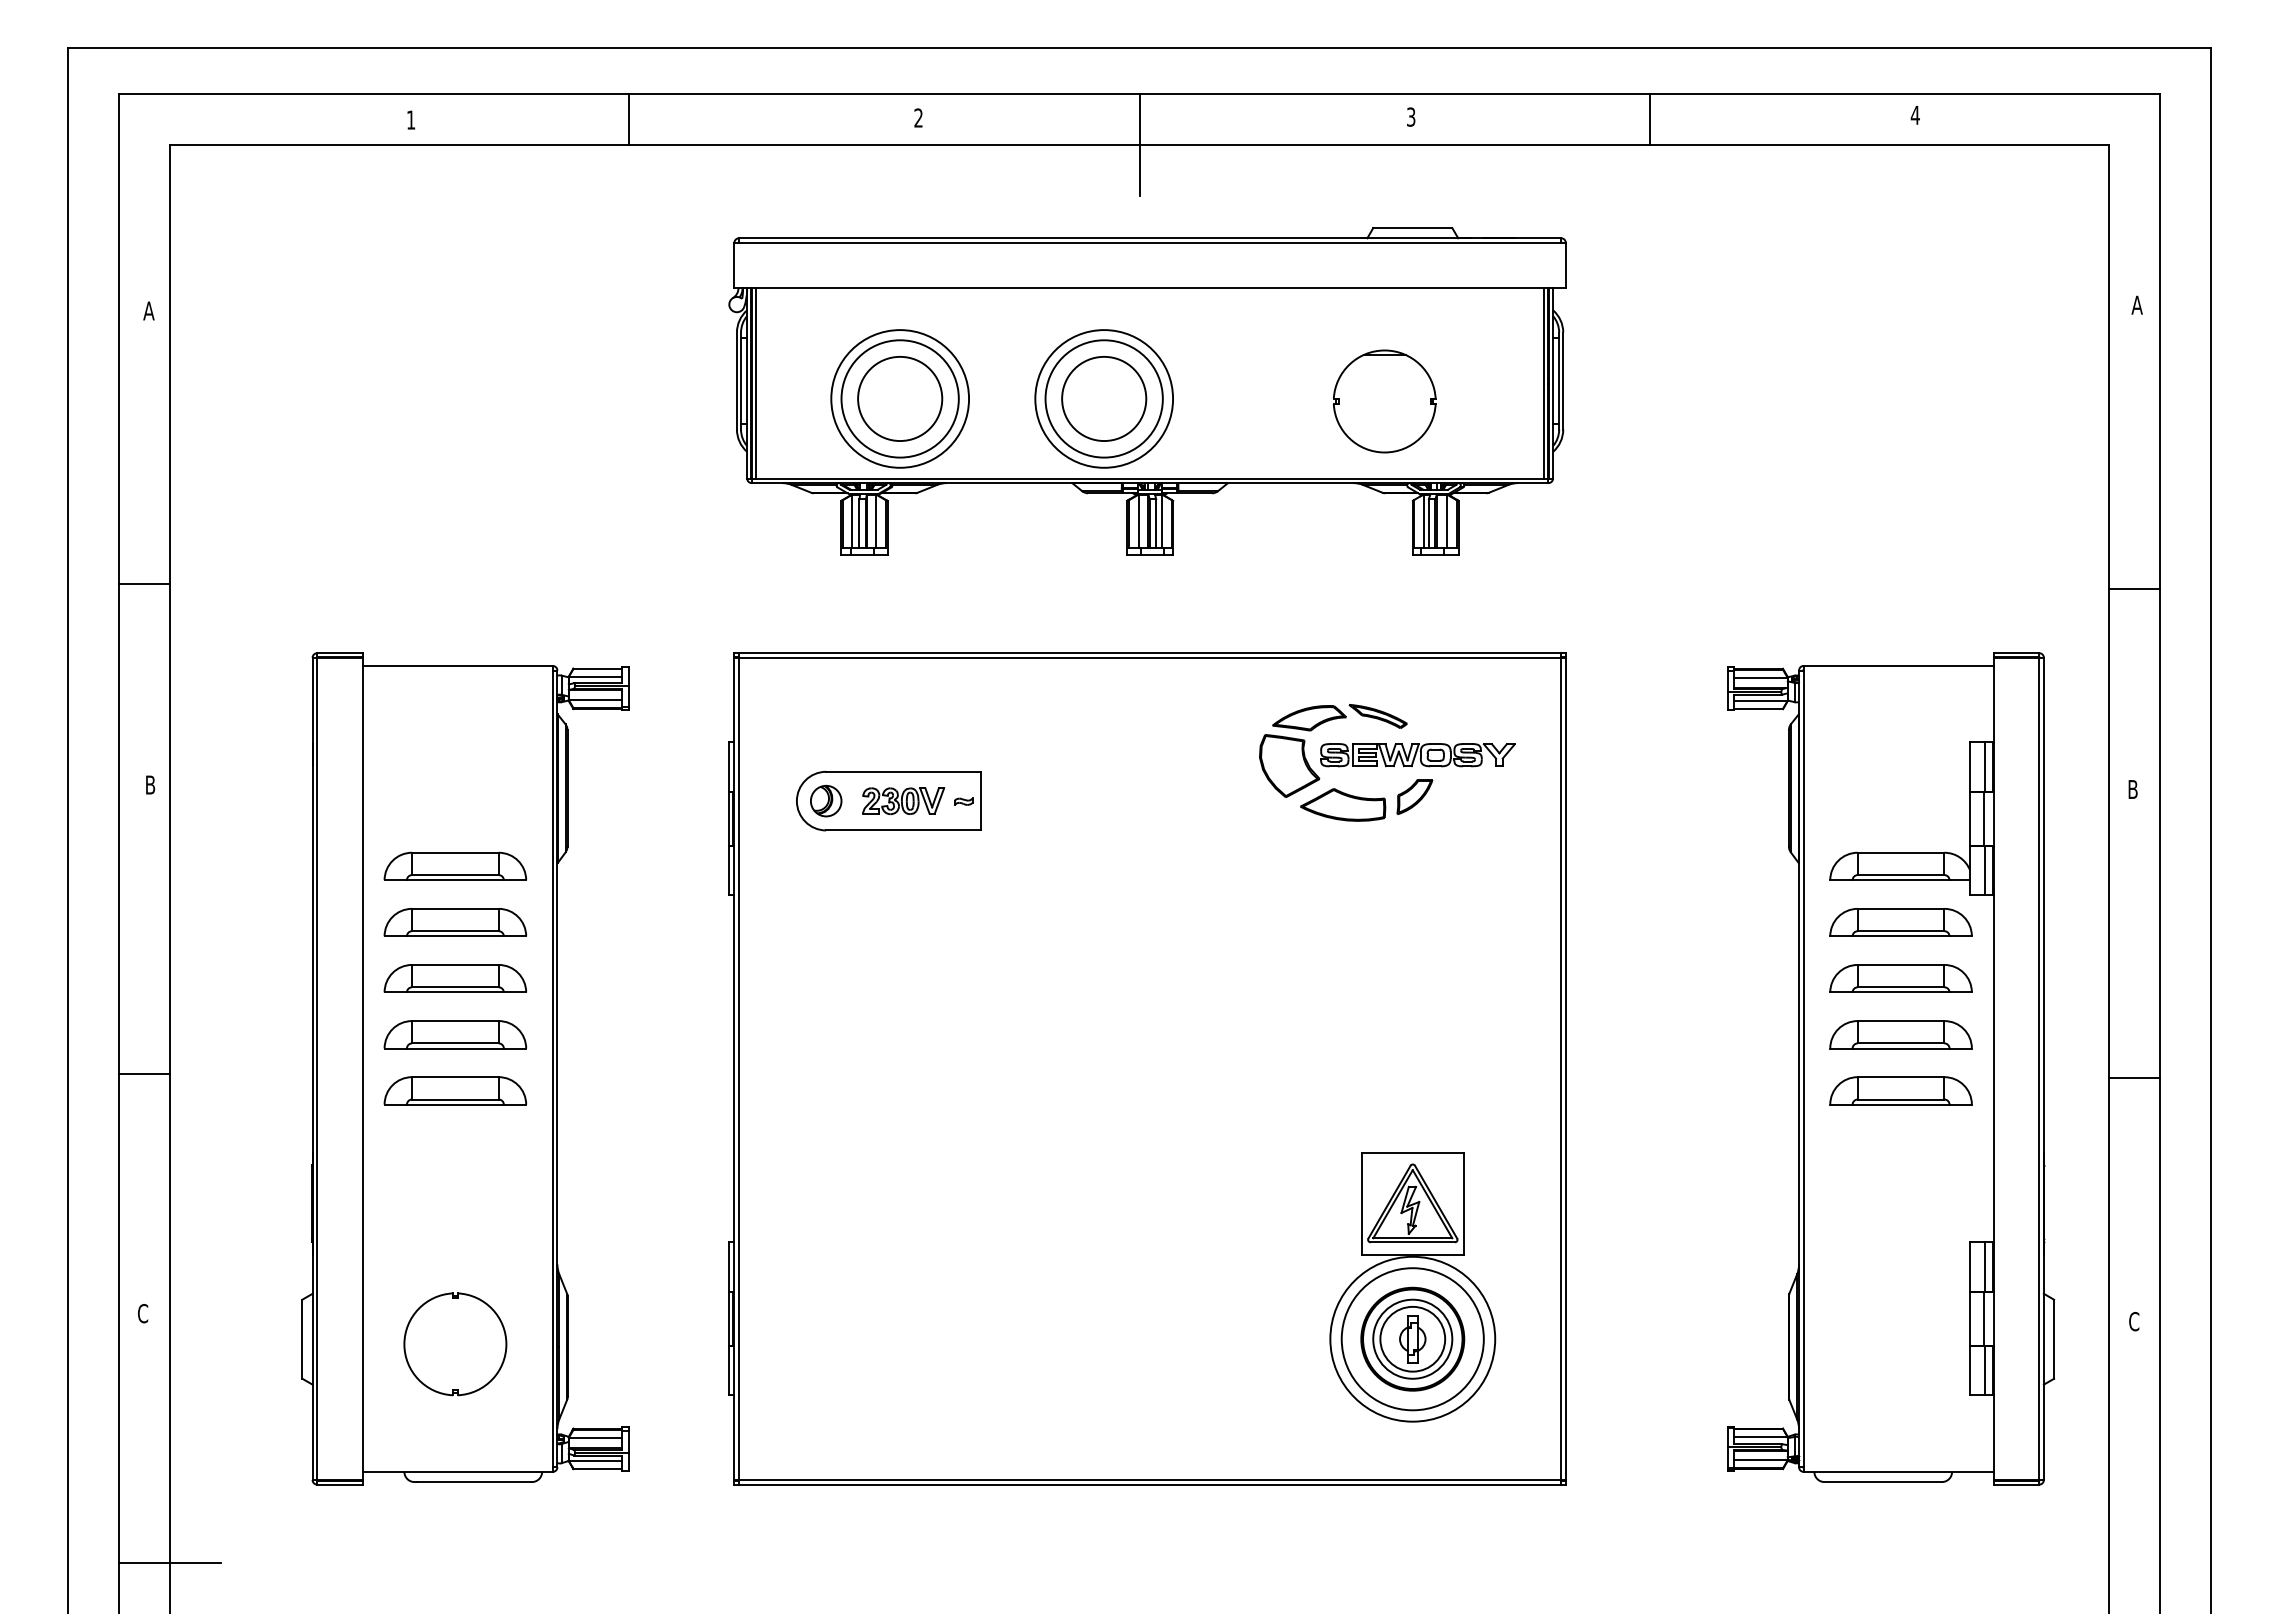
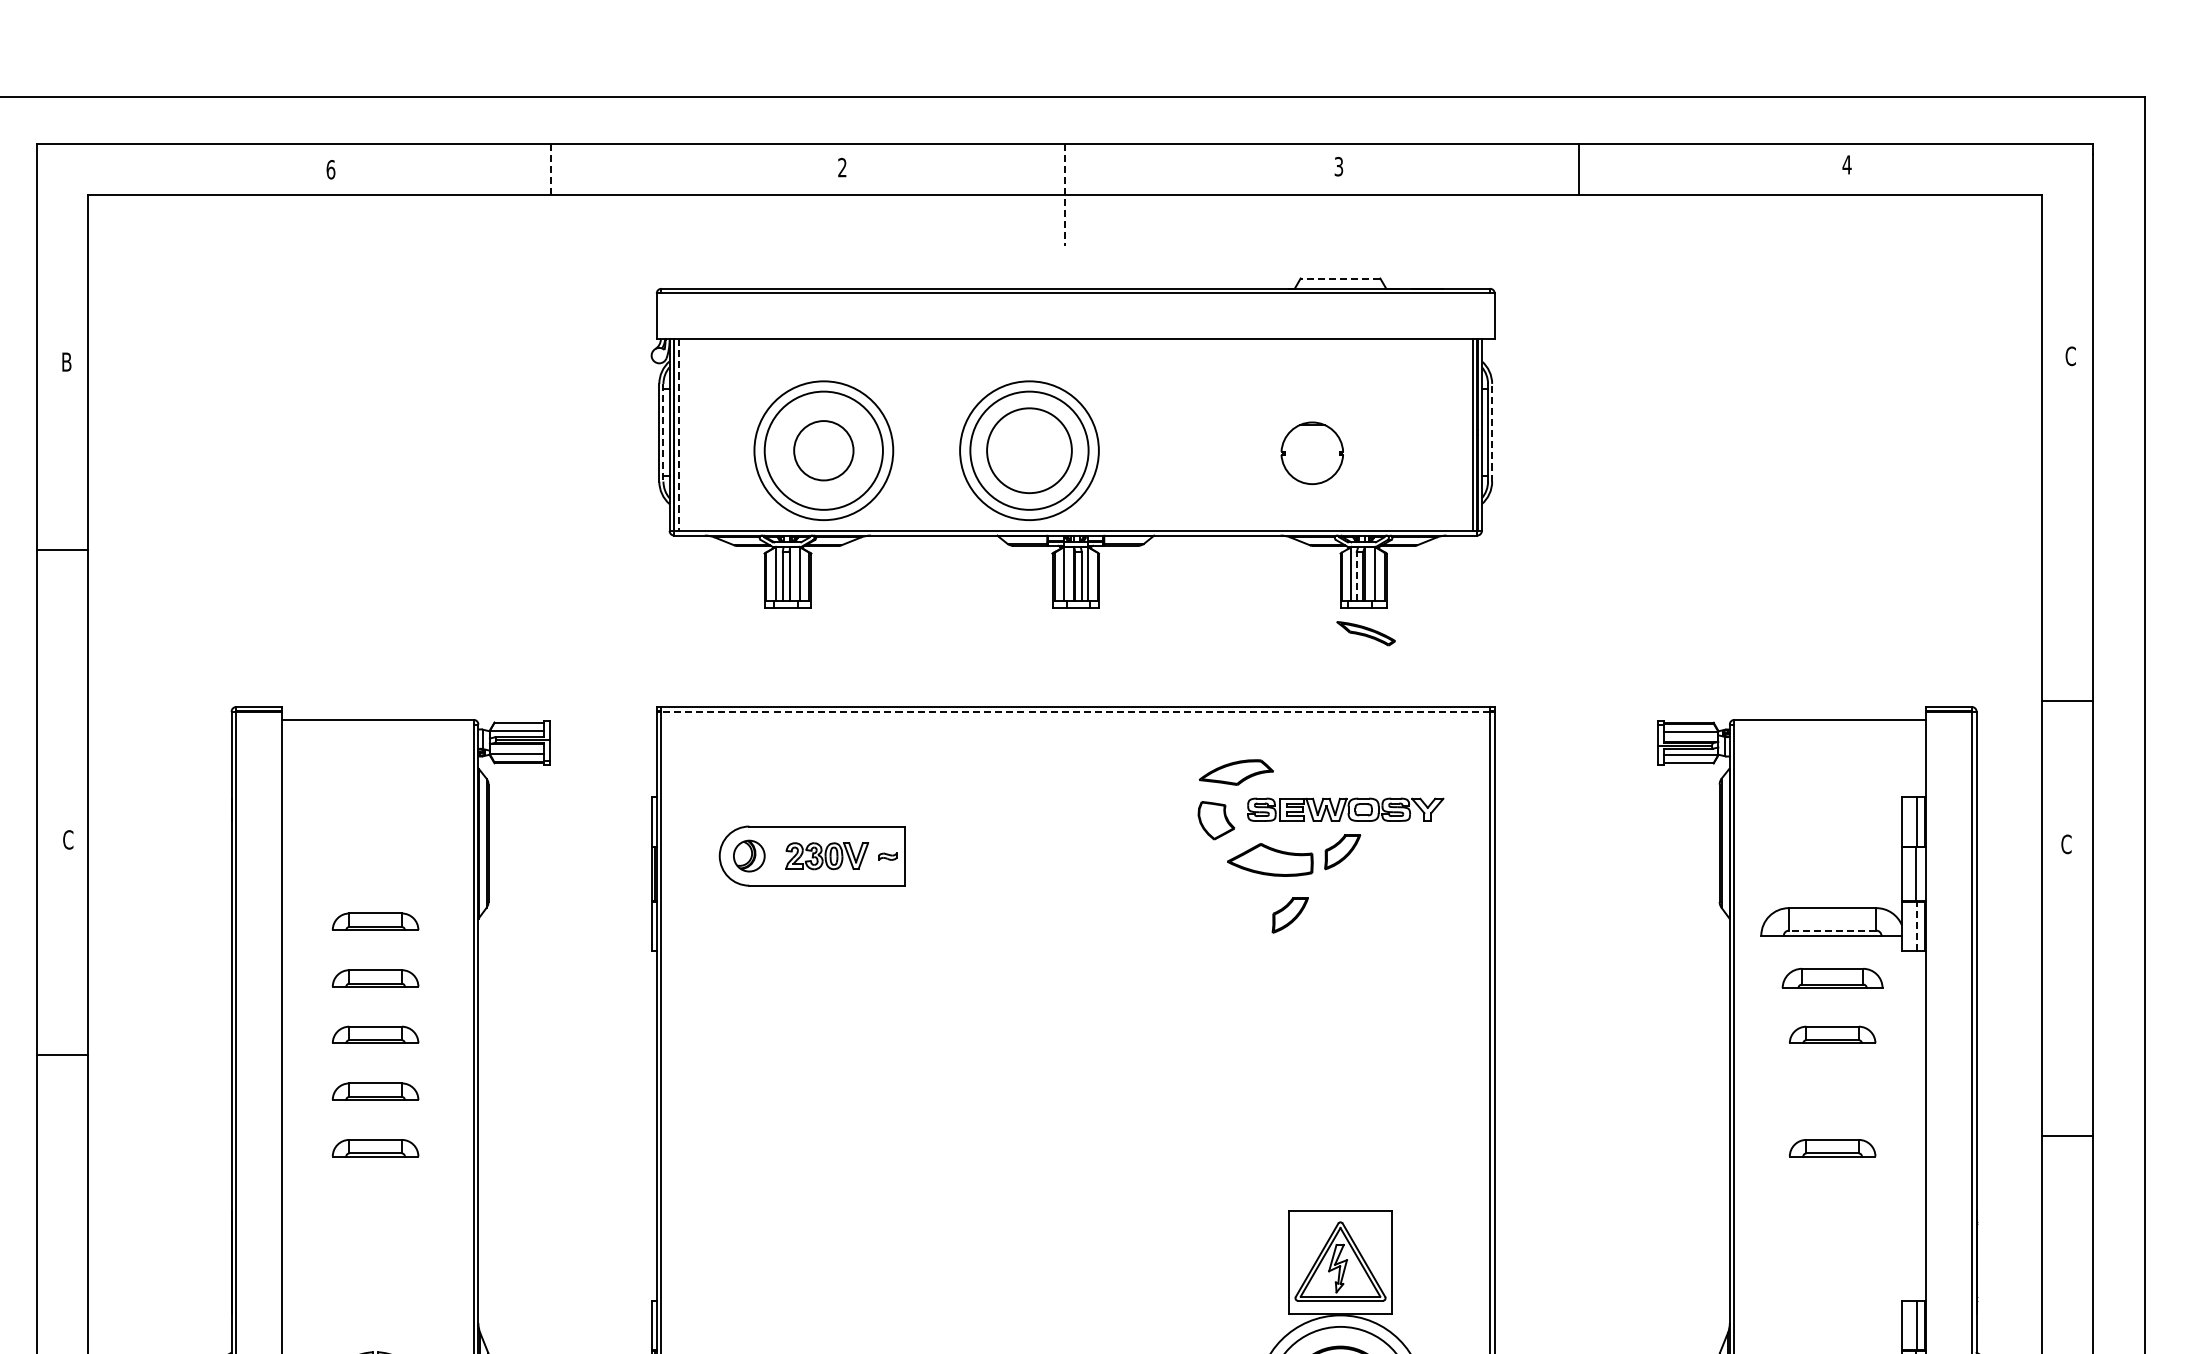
text: (410, 119) -> (330, 169), 1 -> 6
line: (629, 119) -> (551, 169), solid -> dashed
line: (1139, 145) -> (1065, 195), solid -> dashed
line: (1412, 228) -> (1340, 278), solid -> dashed
text: (2136, 304) -> (2069, 355), A -> C
text: (148, 310) -> (66, 361), A -> B
line: (1563, 380) -> (1492, 432), solid -> dashed
line: (741, 381) -> (663, 433), solid -> dashed
line: (756, 383) -> (679, 435), solid -> dashed
circle: (900, 398) -> (824, 450), size x0.7
part: (1384, 401) -> (1312, 453), size x0.6
line: (1428, 523) -> (1356, 576), solid -> dashed
line: (144, 583) -> (62, 550), moved
line: (2133, 588) -> (2066, 700), moved
line: (1149, 657) -> (1075, 711), solid -> dashed
part: (1377, 716) -> (1365, 633), moved
part: (1289, 765) -> (1216, 820), size x0.6
text: (150, 784) -> (68, 839), B -> C
text: (2133, 789) -> (2066, 844), B -> C
part: (1362, 859) -> (1289, 914), added
part: (455, 865) -> (375, 920), size x0.6
line: (1985, 870) -> (1917, 926), solid -> dashed
line: (1900, 875) -> (1832, 931), solid -> dashed
part: (455, 922) -> (375, 978), size x0.6
part: (1900, 922) -> (1832, 978), size x0.7
part: (455, 978) -> (375, 1034), size x0.6
part: (1900, 978) -> (1832, 1034), size x0.6
part: (455, 1034) -> (375, 1091), size x0.6
part: (1900, 1034) -> (1832, 1091), removed
line: (144, 1073) -> (62, 1055), moved
part: (455, 1090) -> (375, 1147), size x0.6
part: (1900, 1090) -> (1832, 1147), size x0.6

